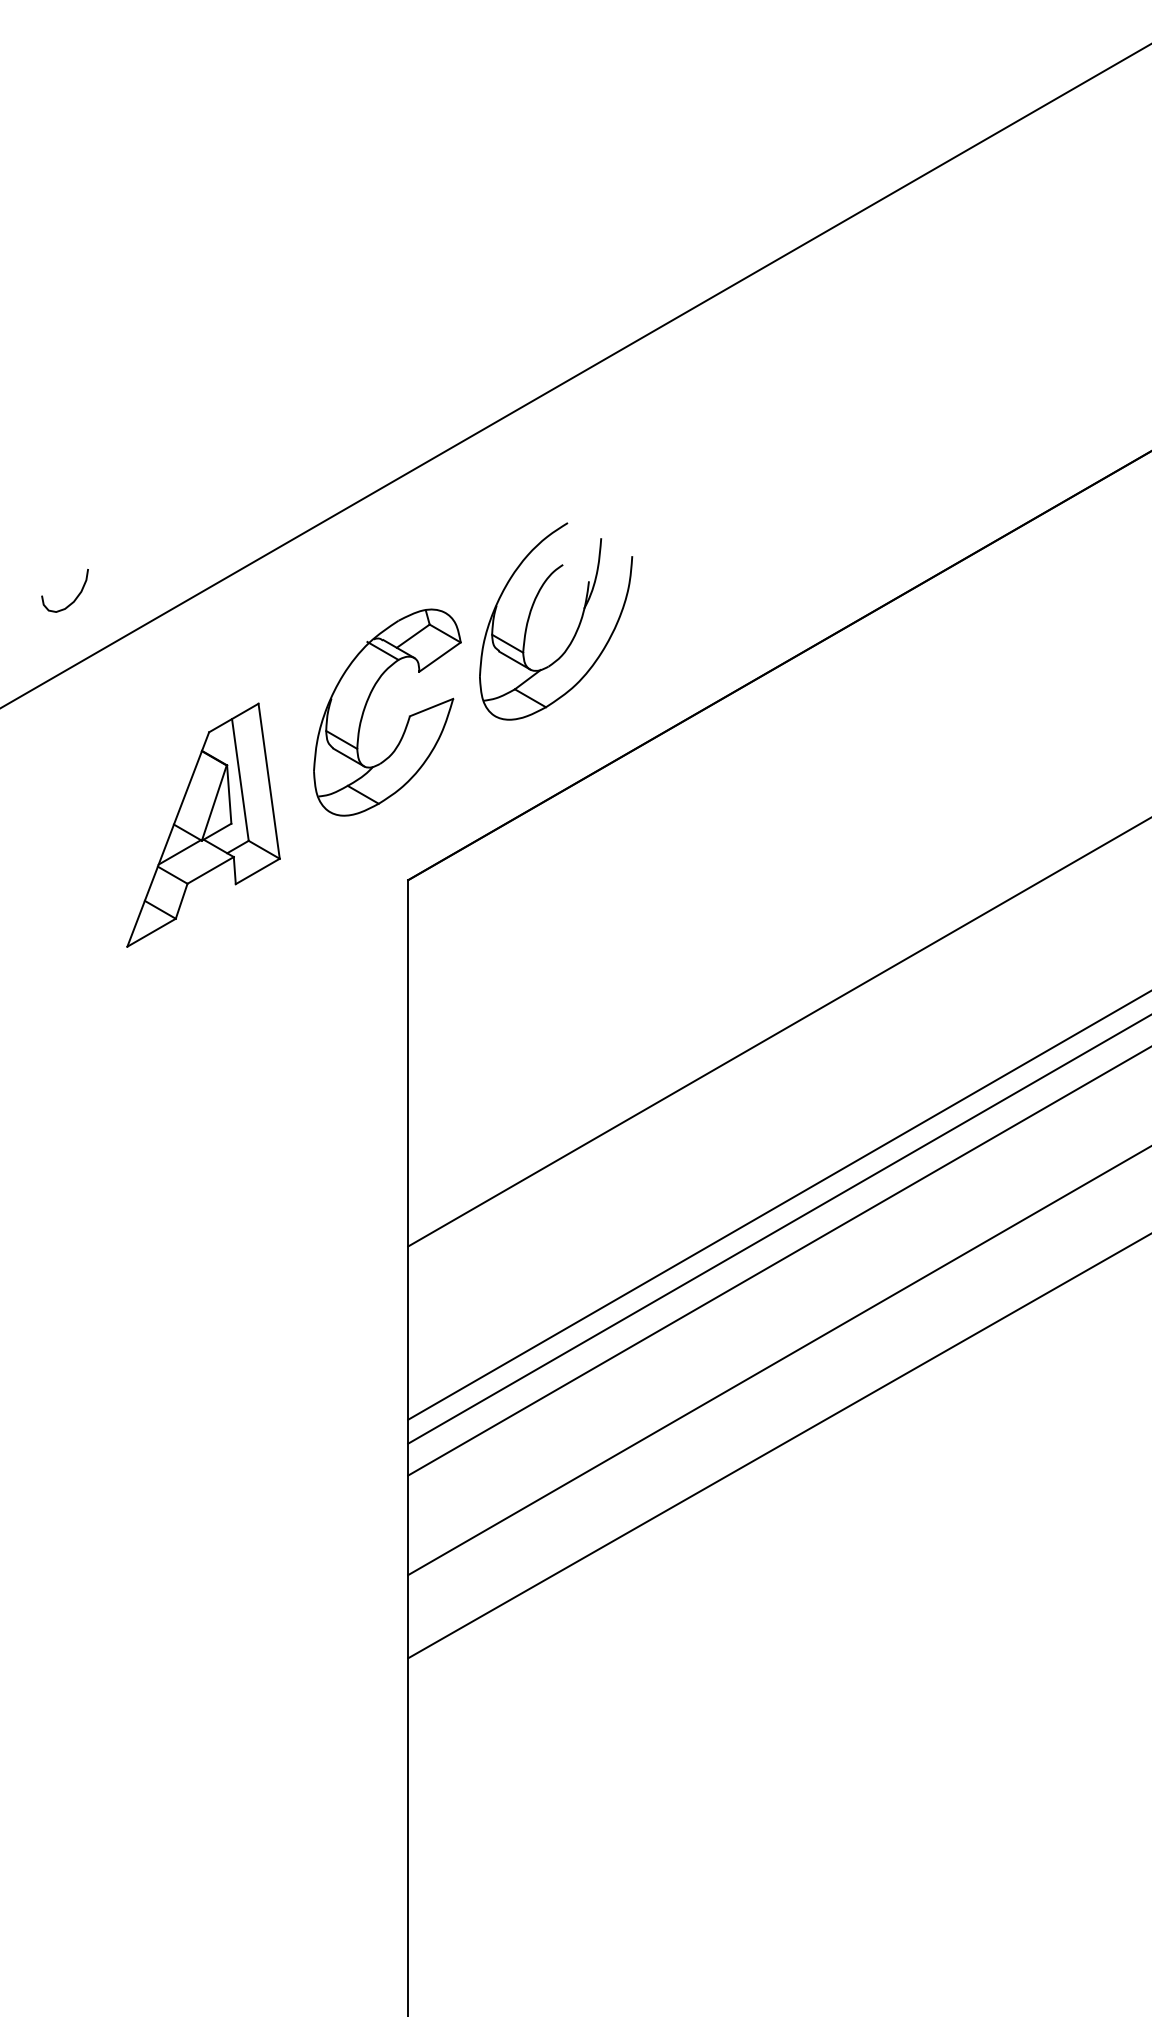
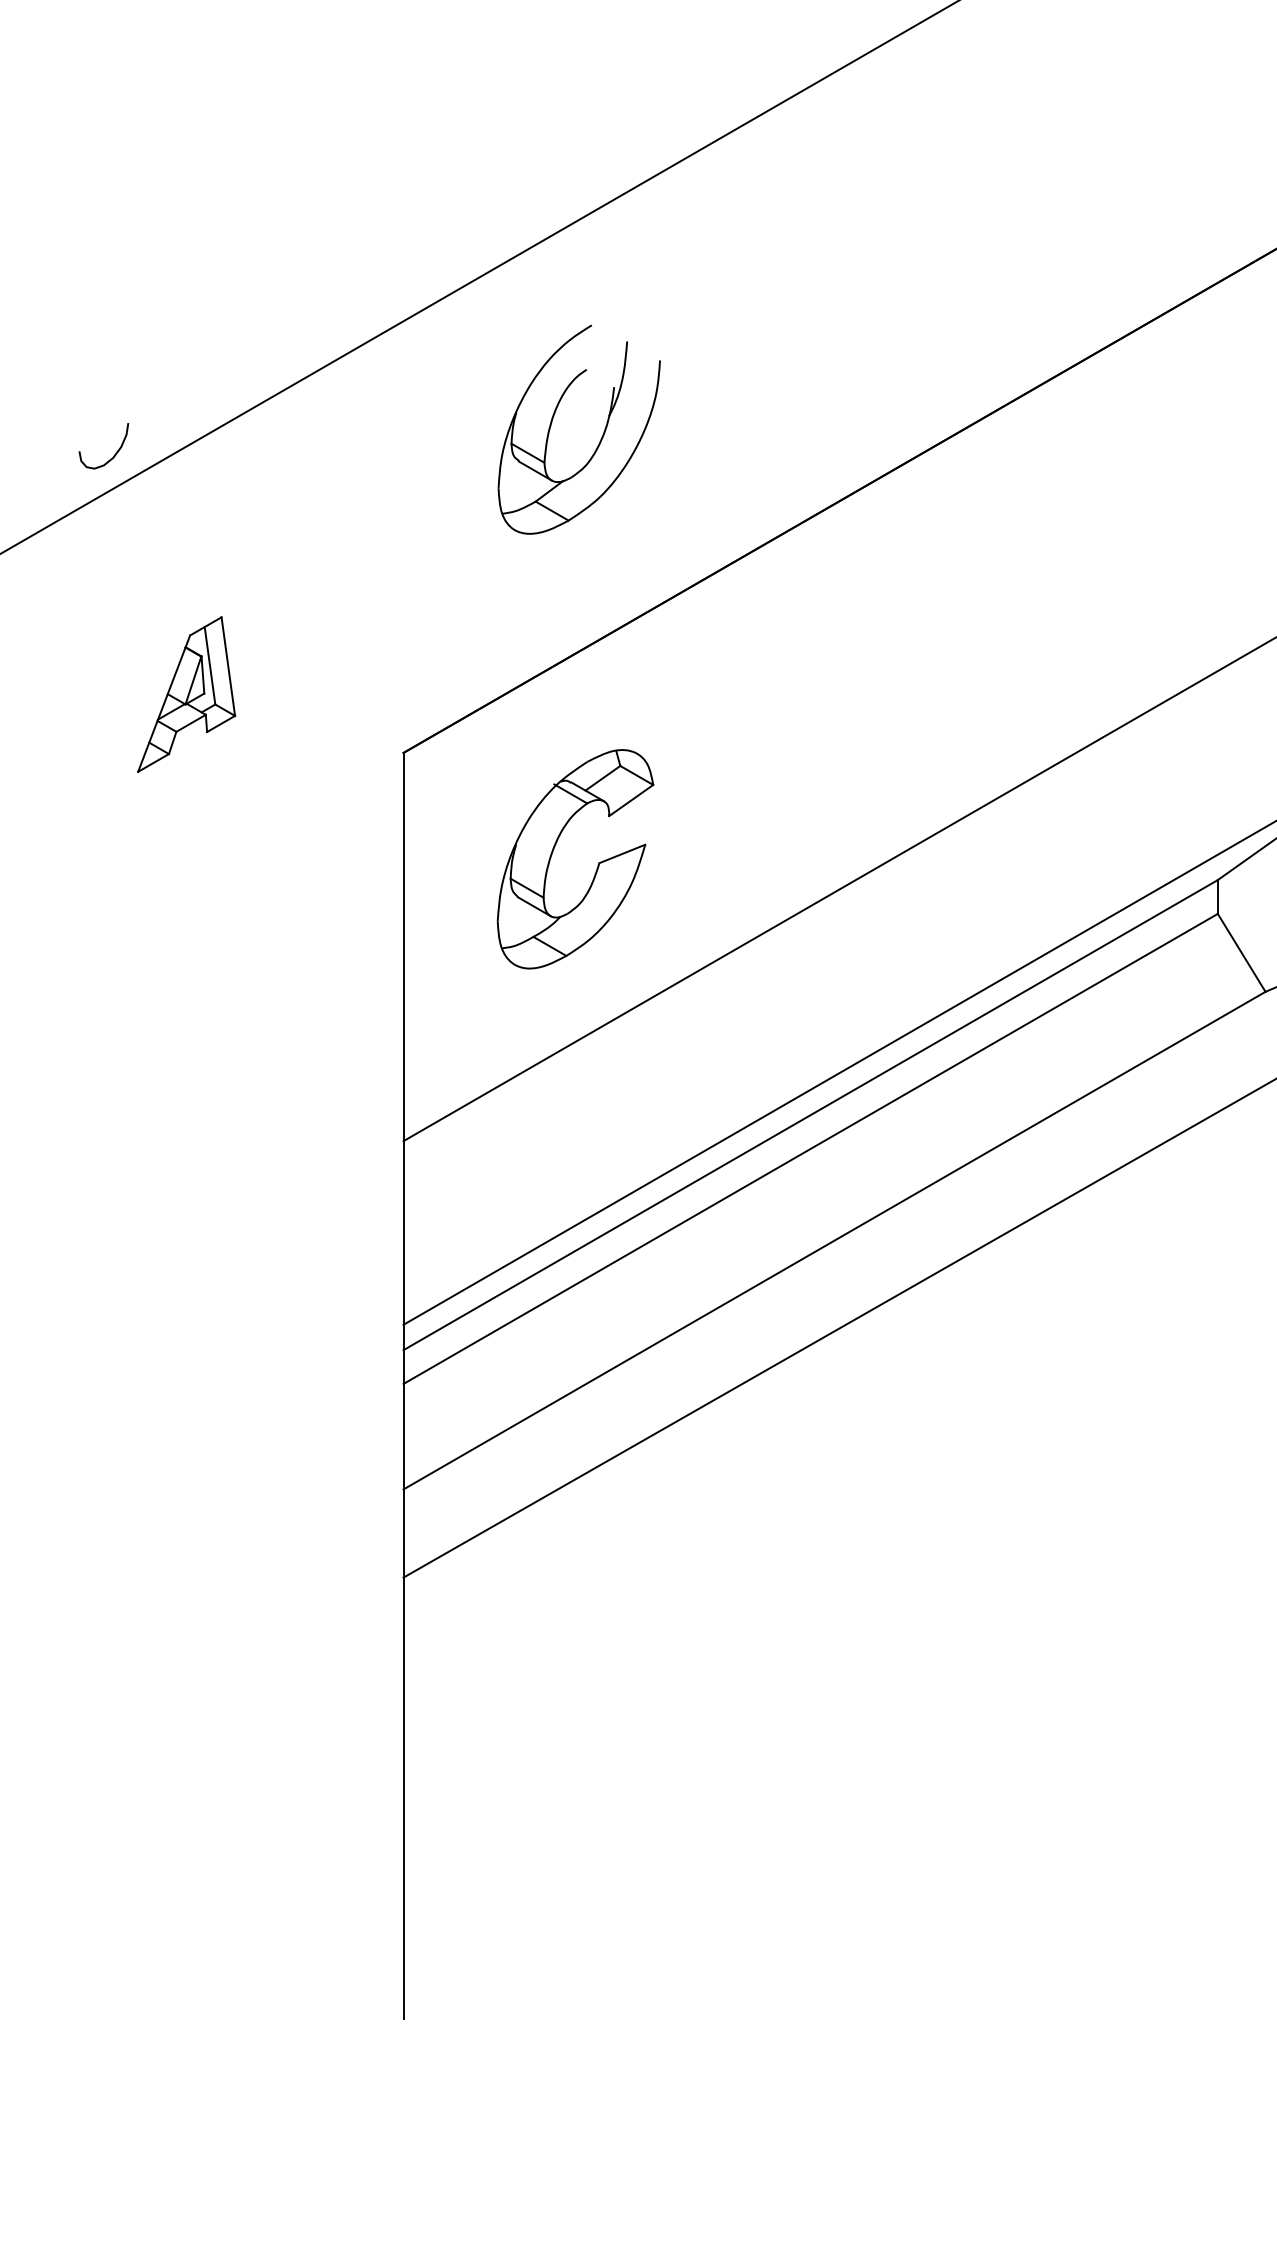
curve: (74, 599) -> (113, 455), moved
part: (577, 627) -> (601, 436), moved
part: (408, 718) -> (597, 865), moved
part: (203, 825) -> (186, 694), size x0.6

